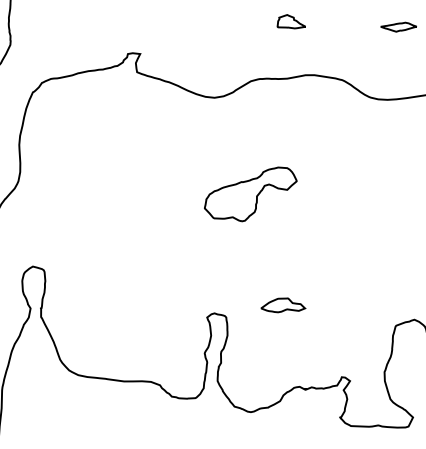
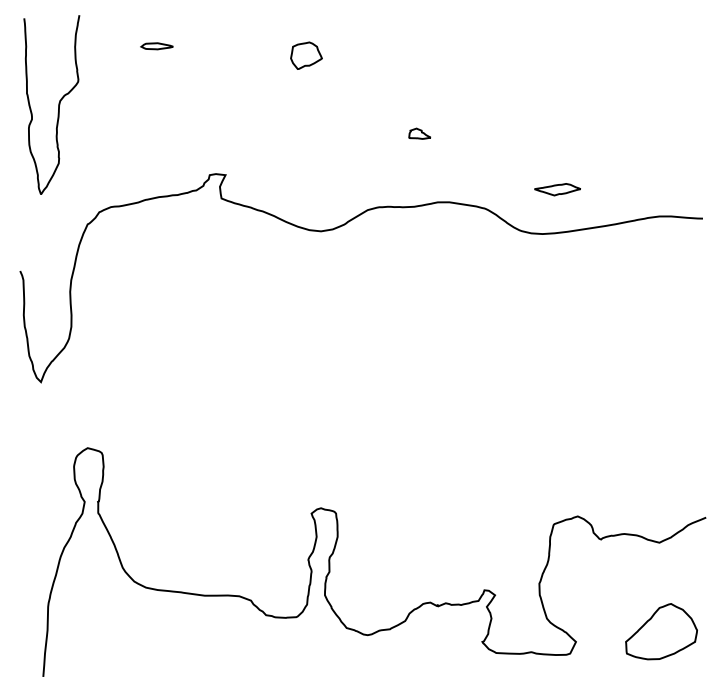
part: (291, 21) -> (419, 133), size x0.6
part: (398, 27) -> (557, 189), moved
part: (250, 194) -> (367, 355), removed
part: (283, 304) -> (409, 497), removed

